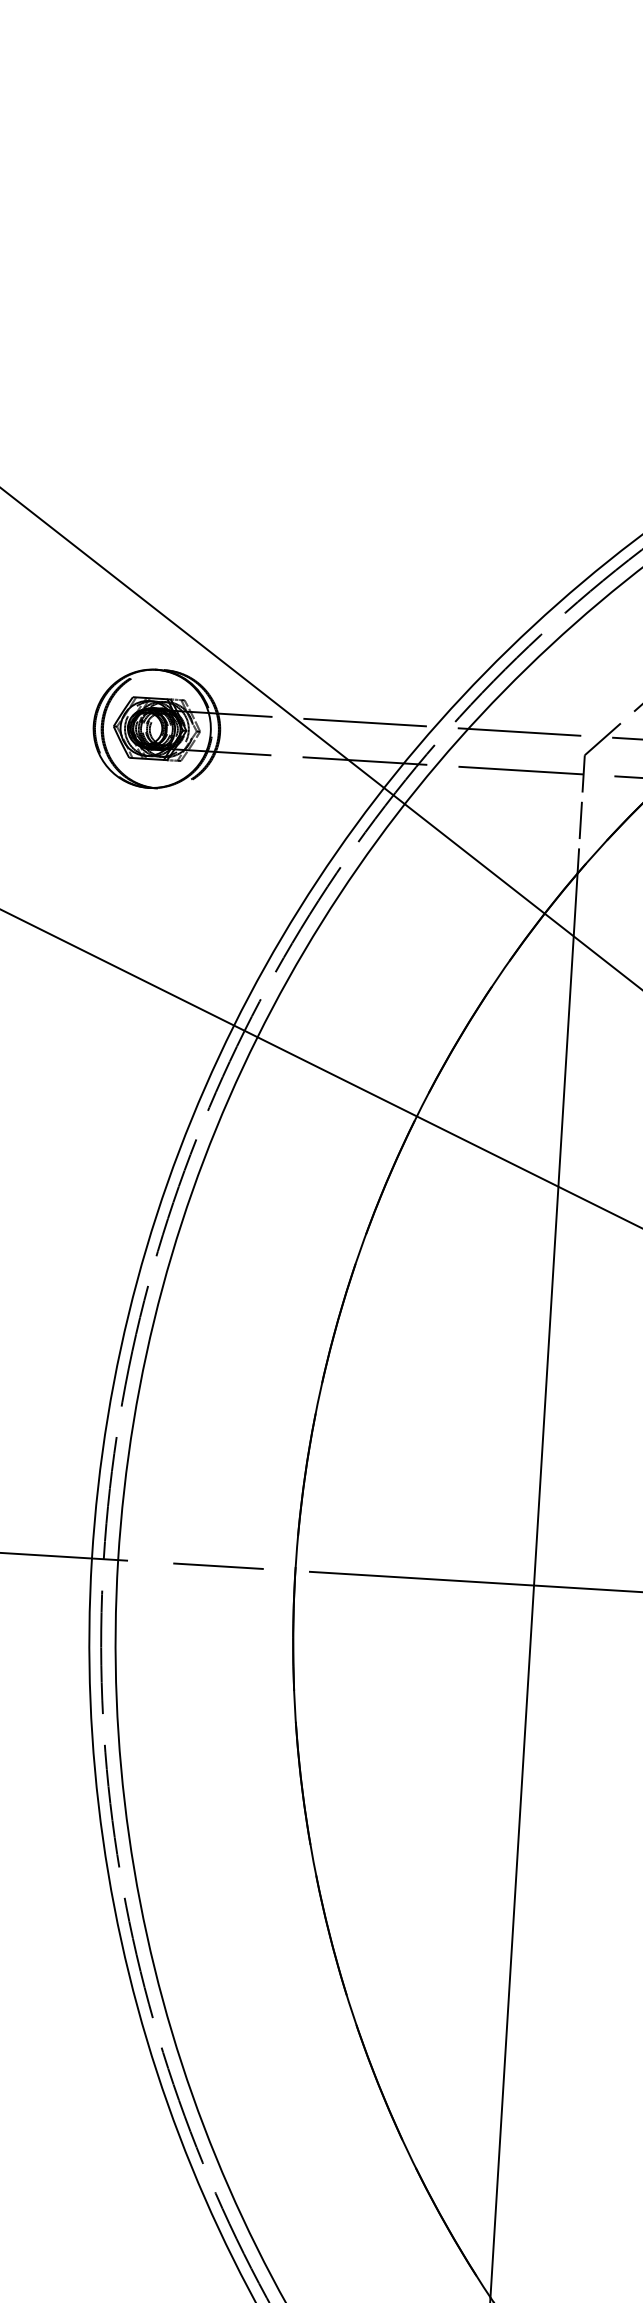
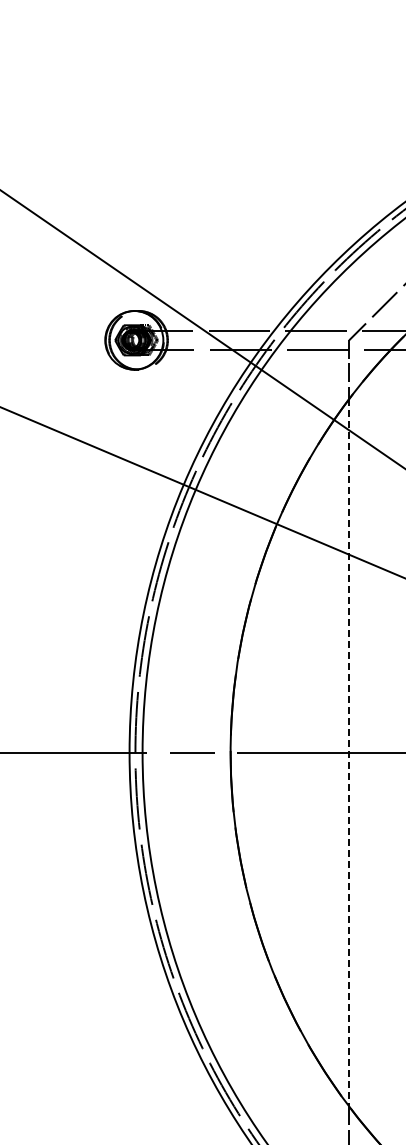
line: (534, 1584) -> (349, 752), solid -> dashed

